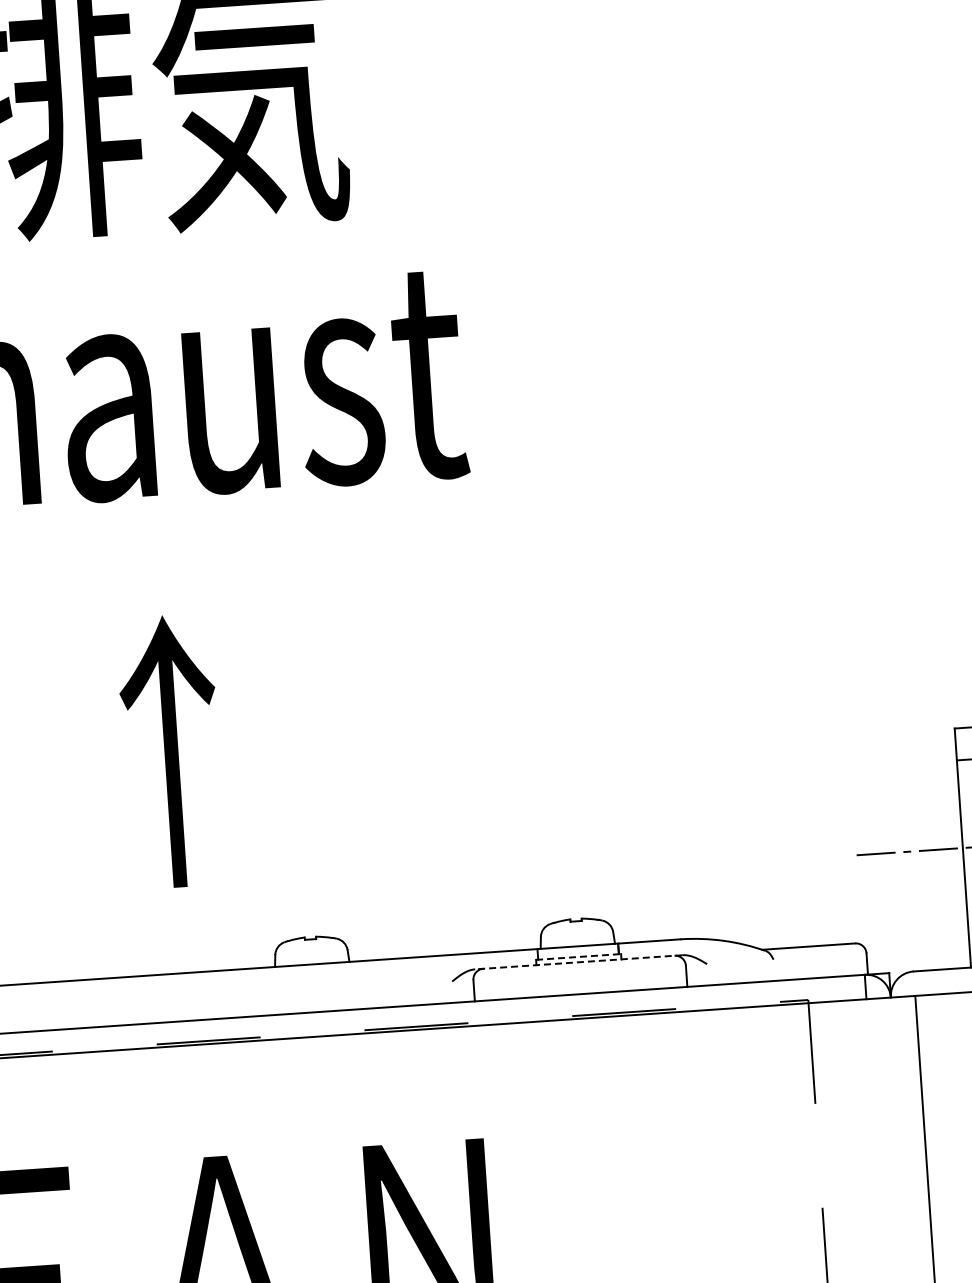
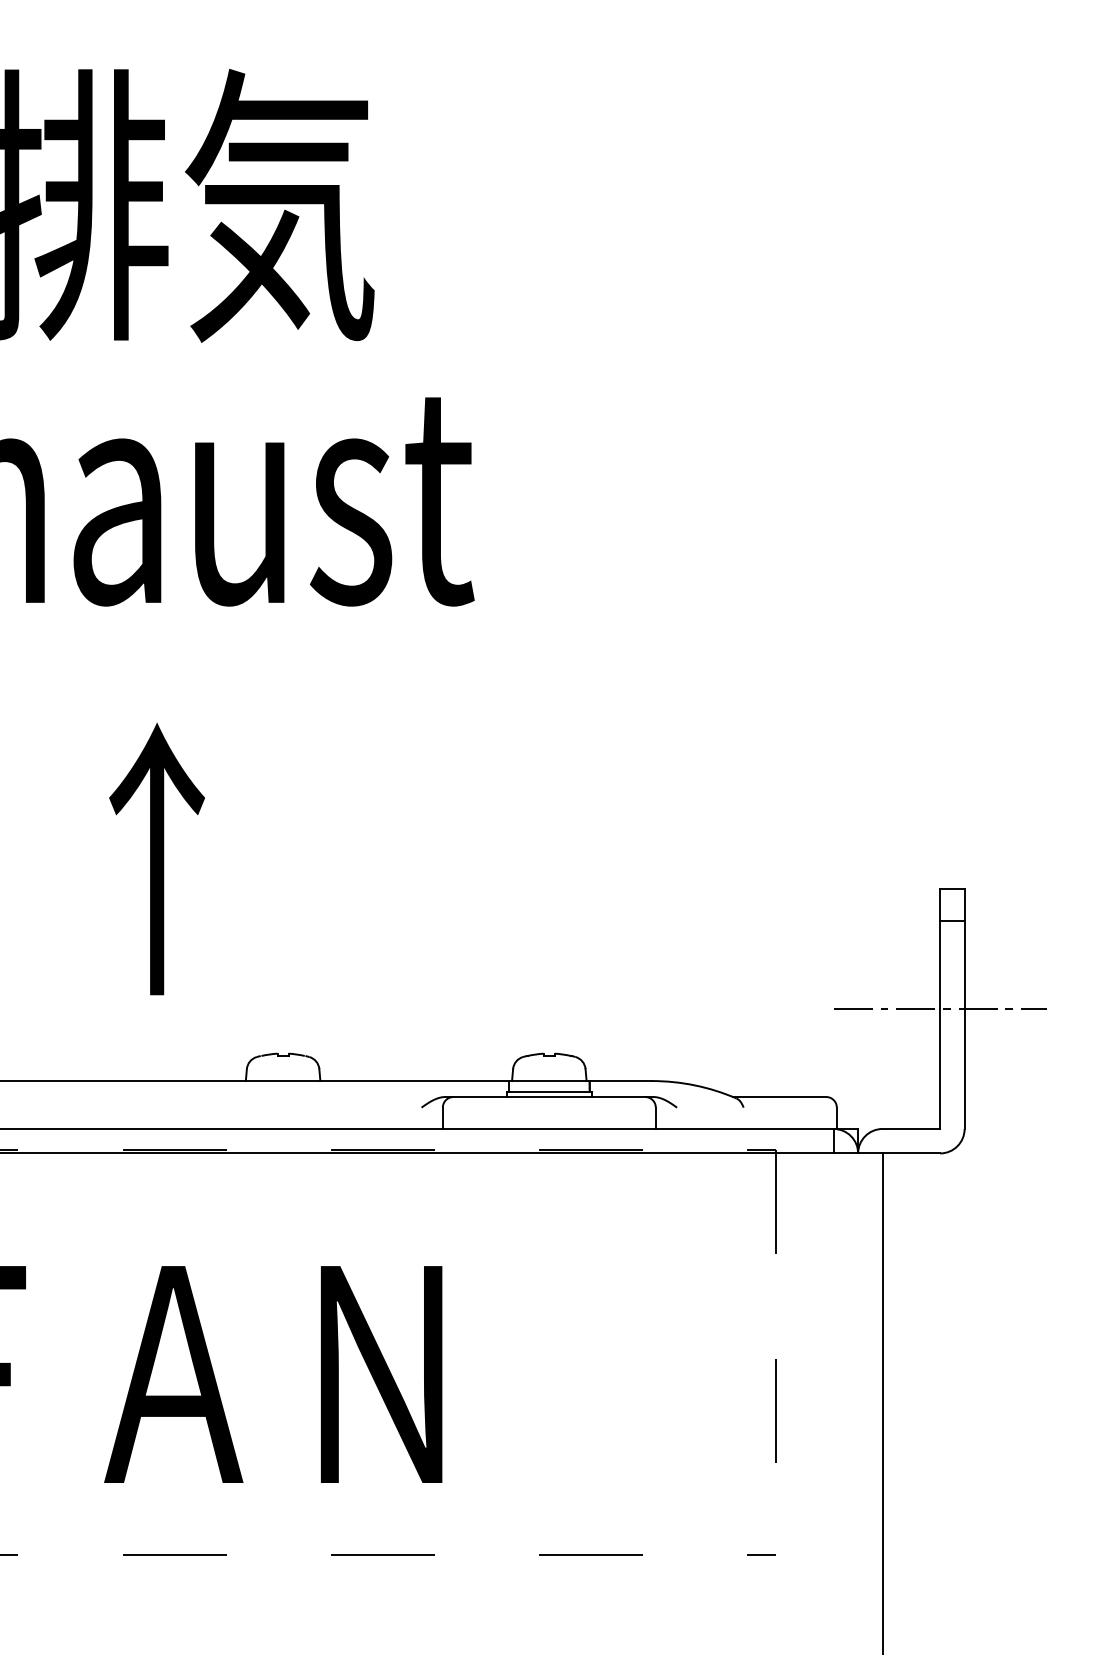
line: (578, 956) -> (549, 1091), dashed -> solid
line: (579, 962) -> (549, 1097), dashed -> solid

